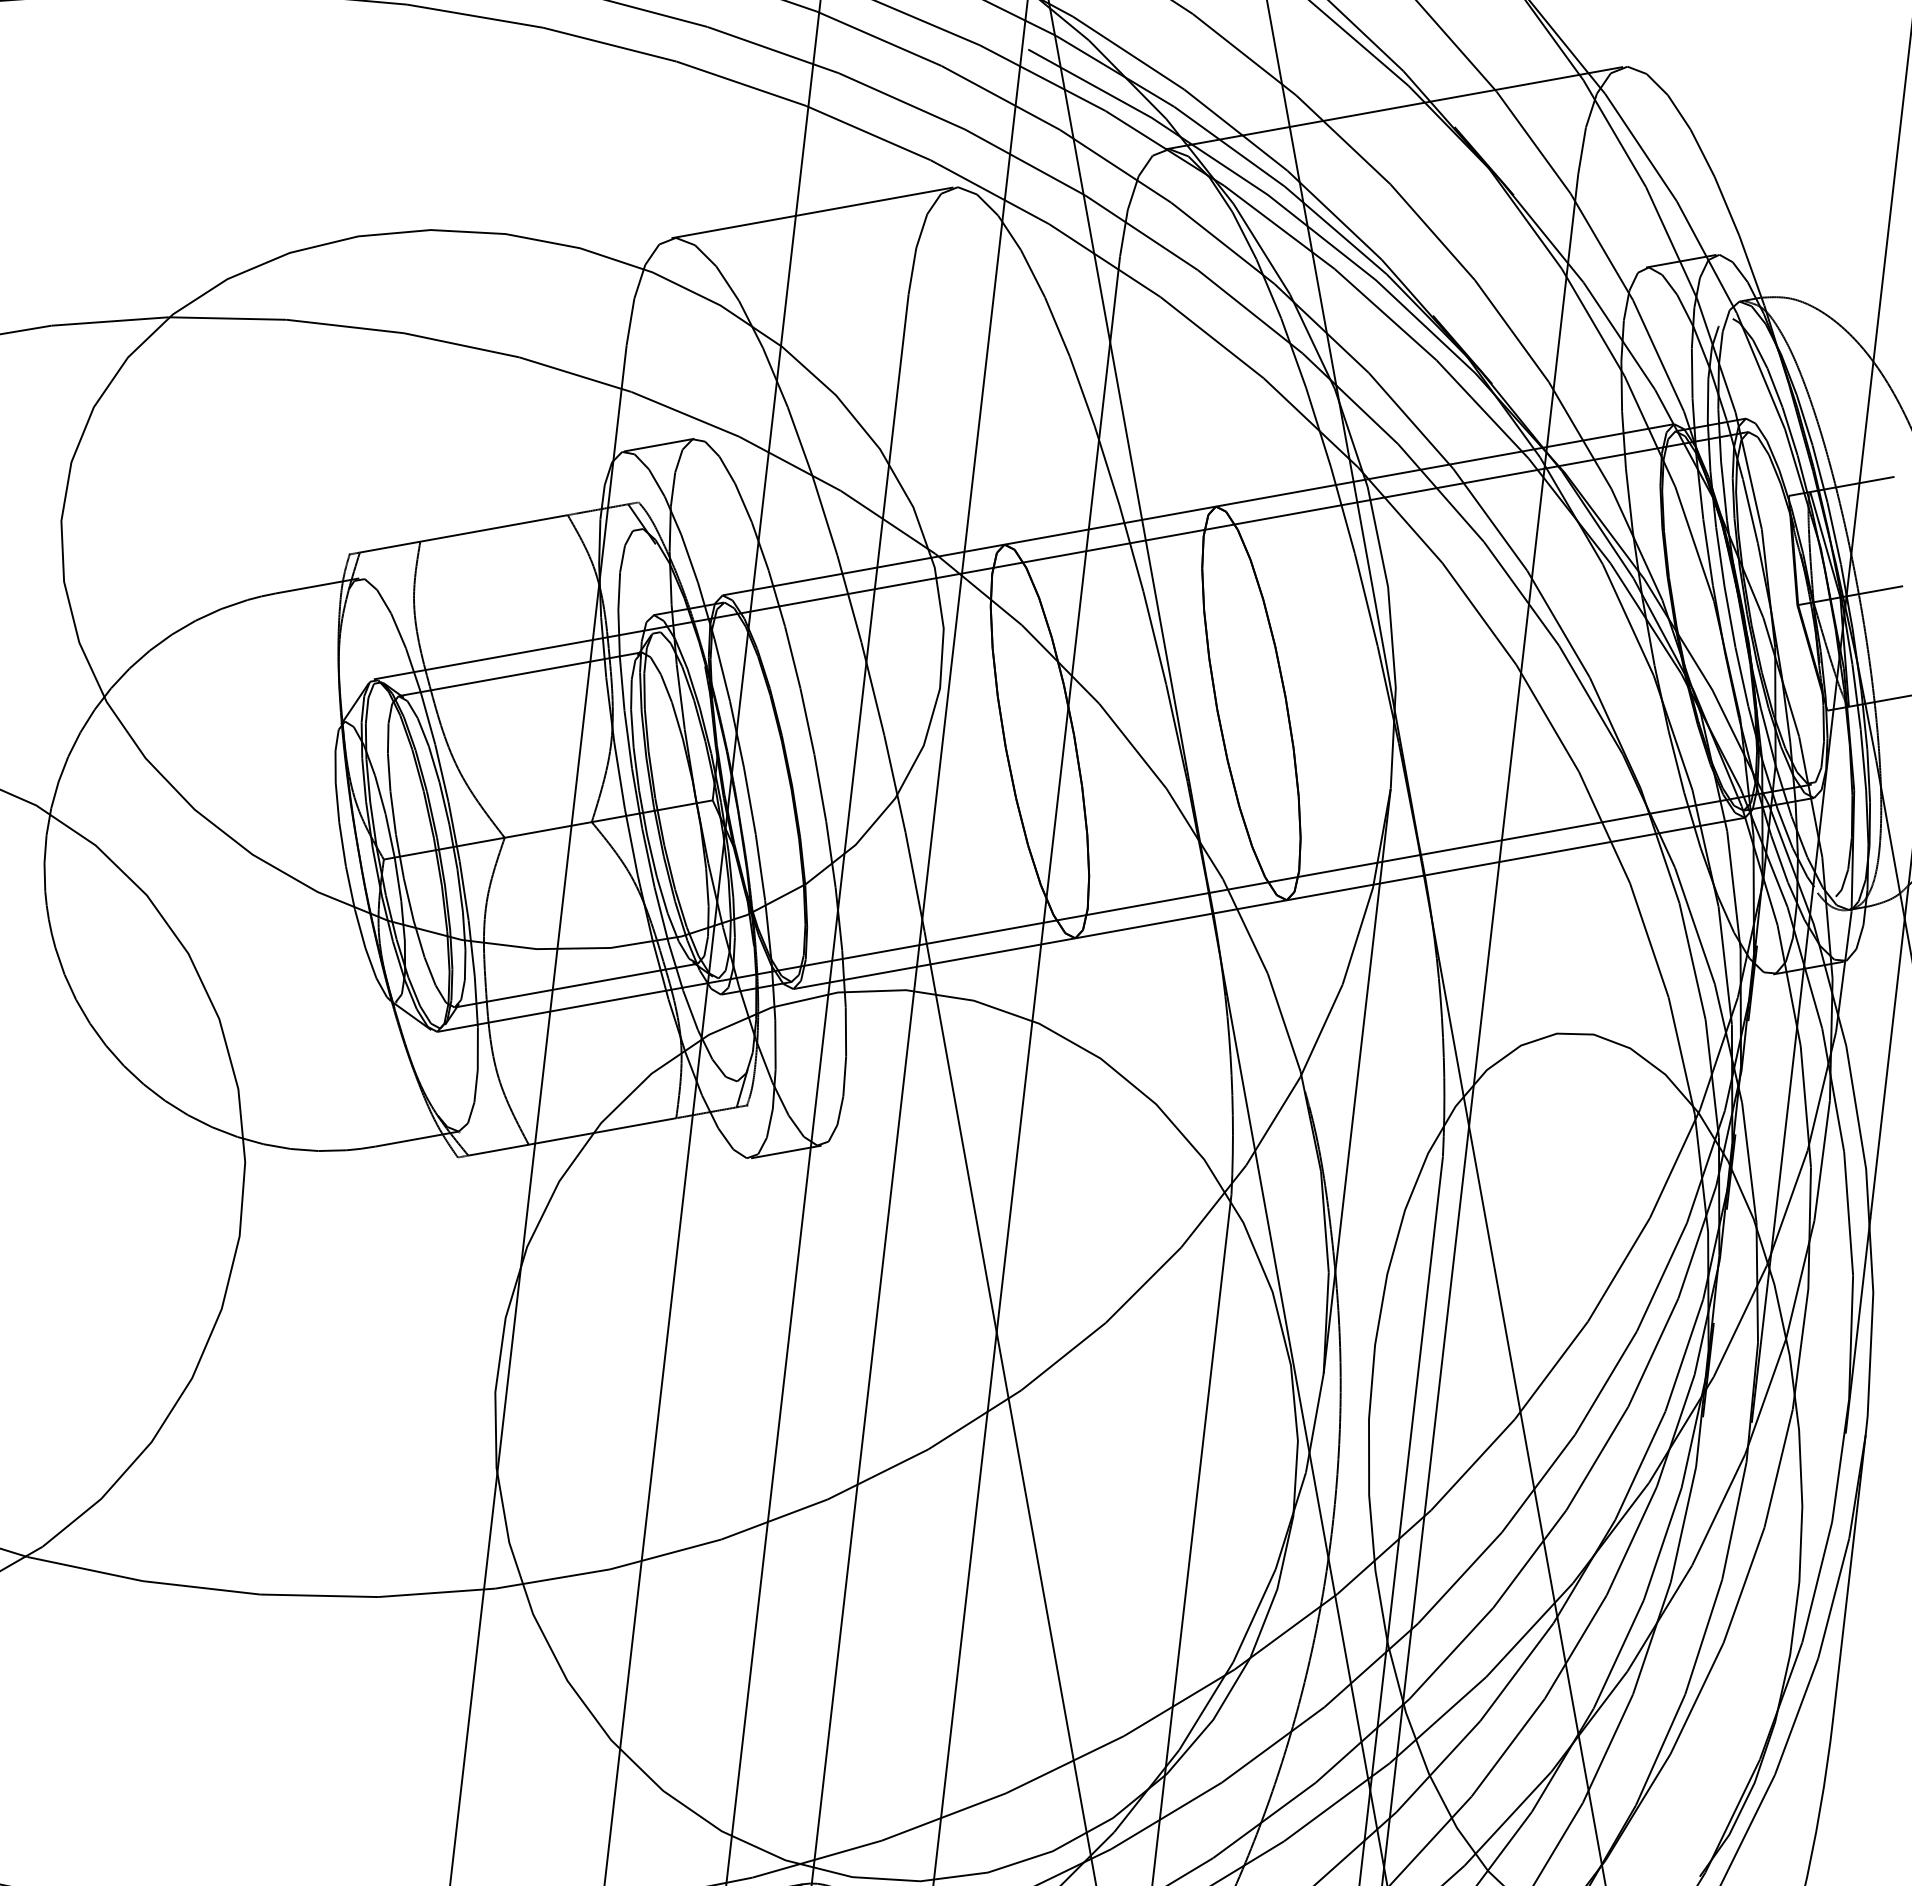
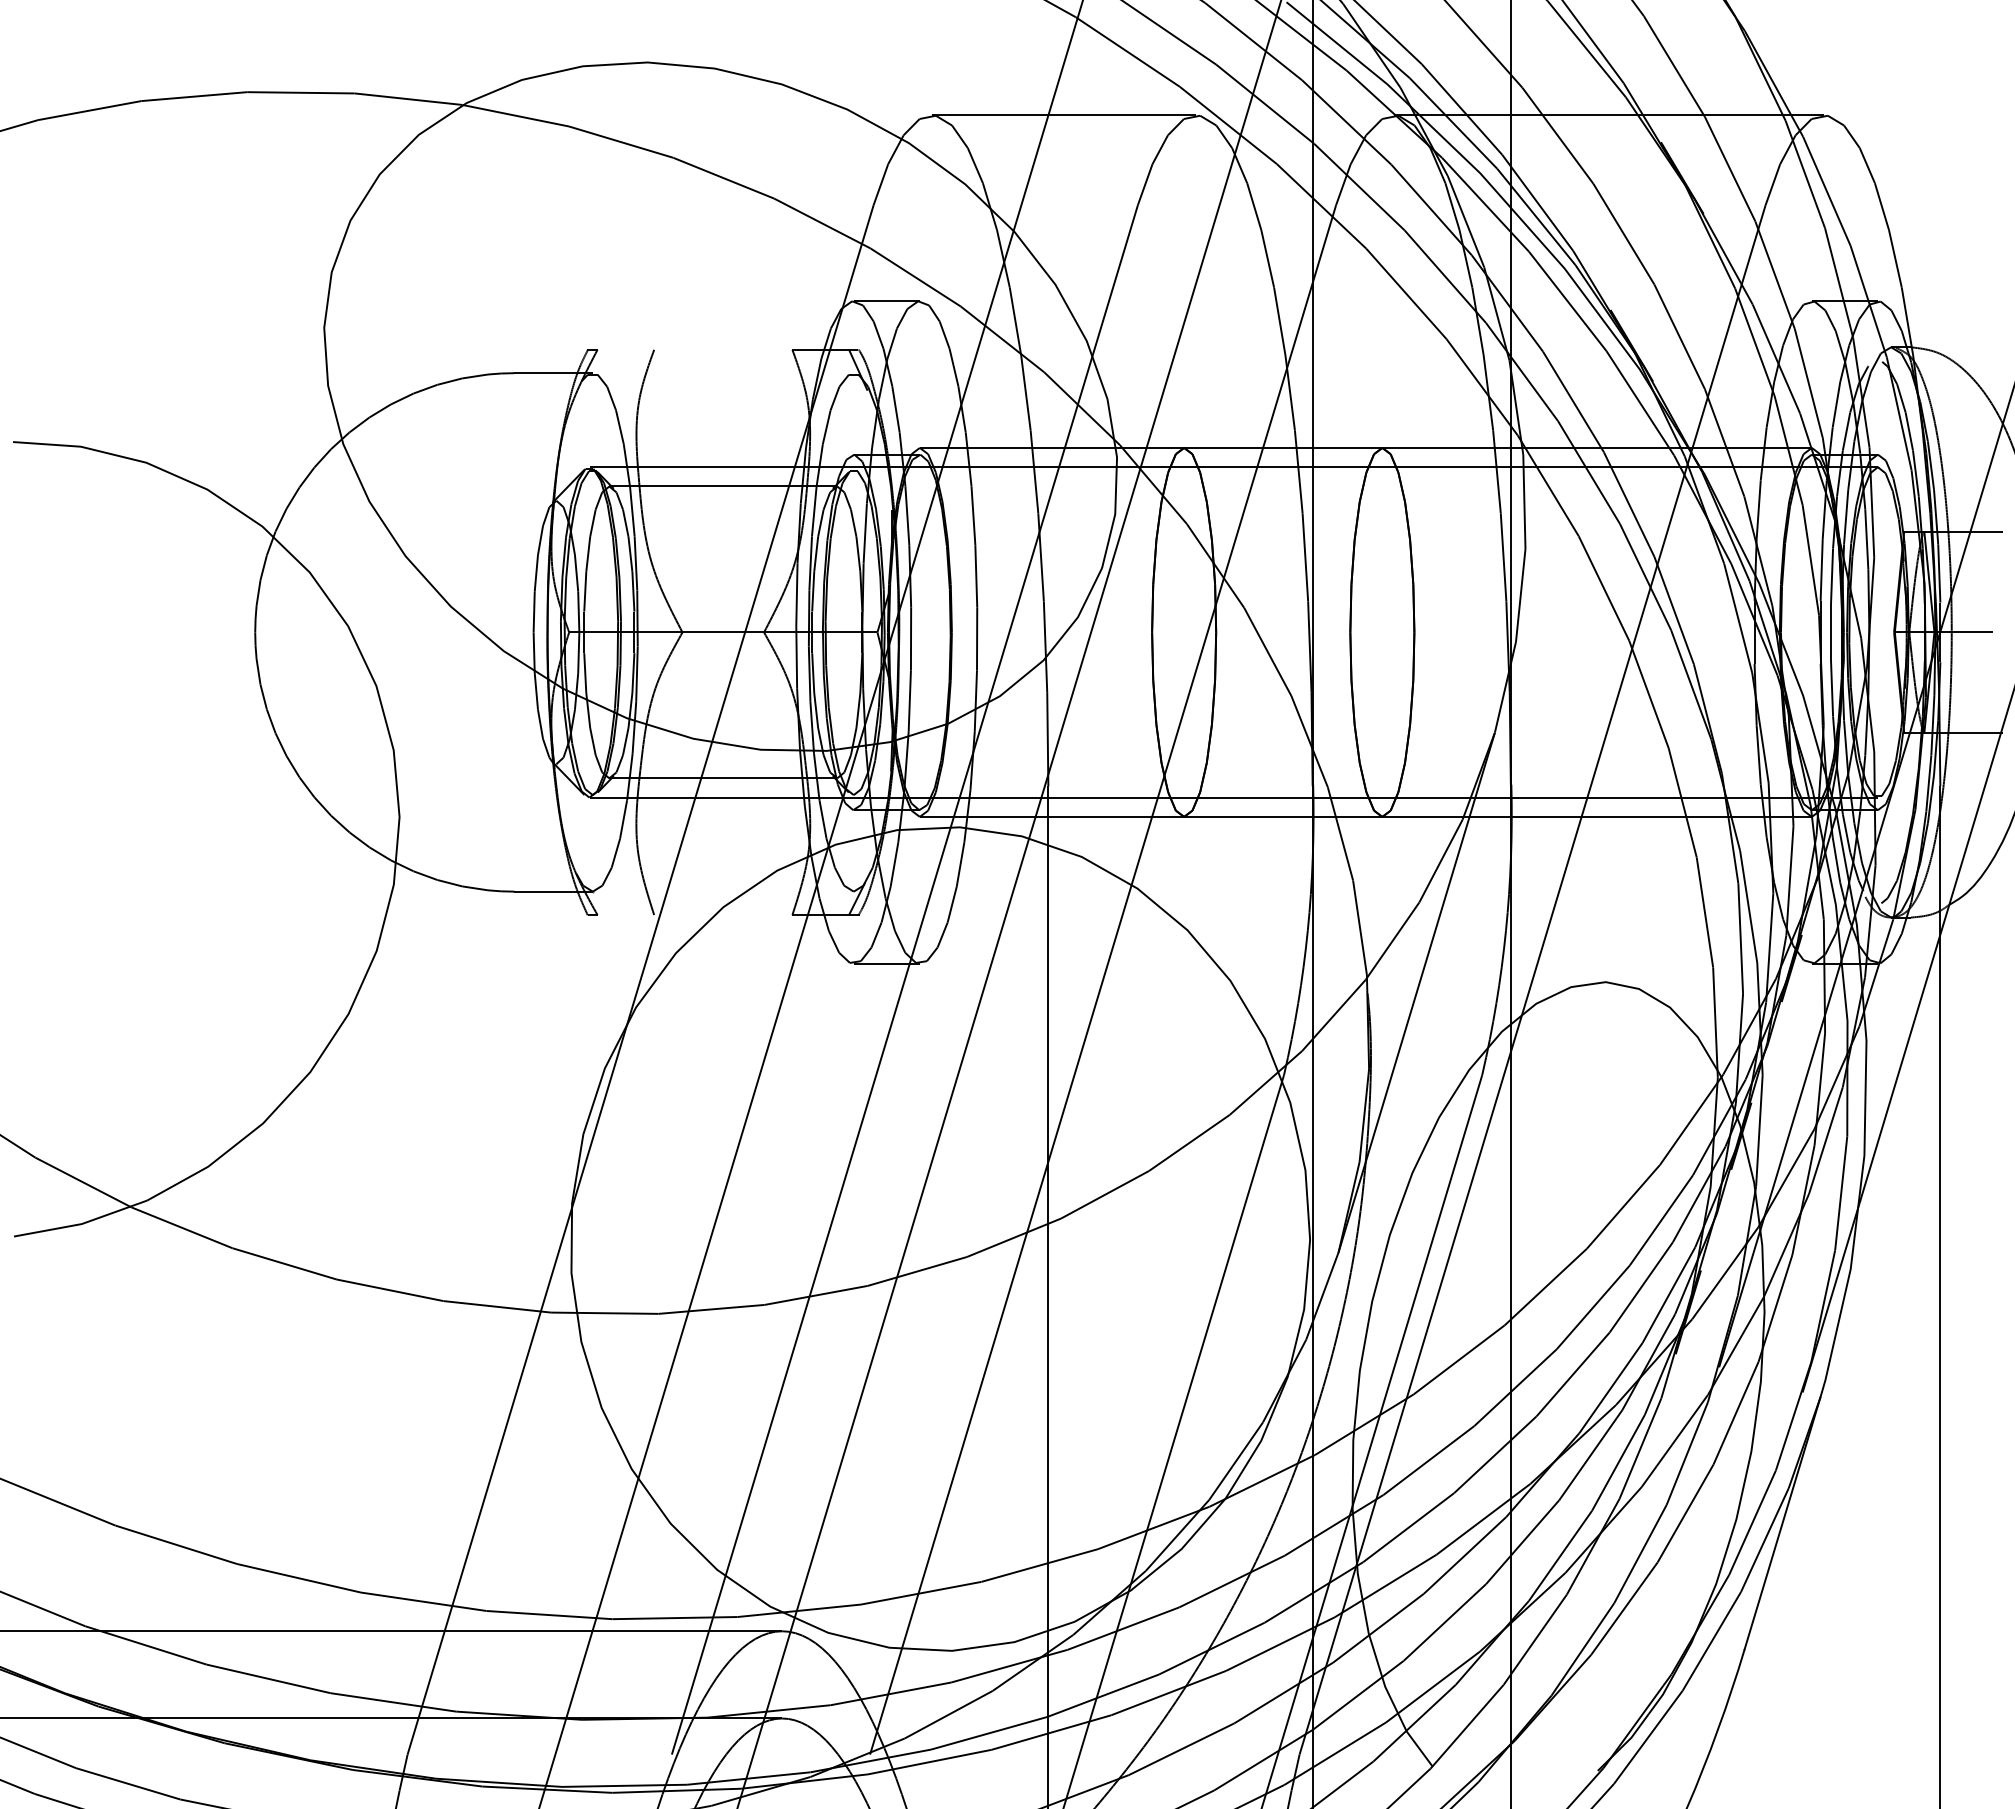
line: (463, 533) -> (694, 349), removed
line: (571, 1137) -> (694, 915), removed

